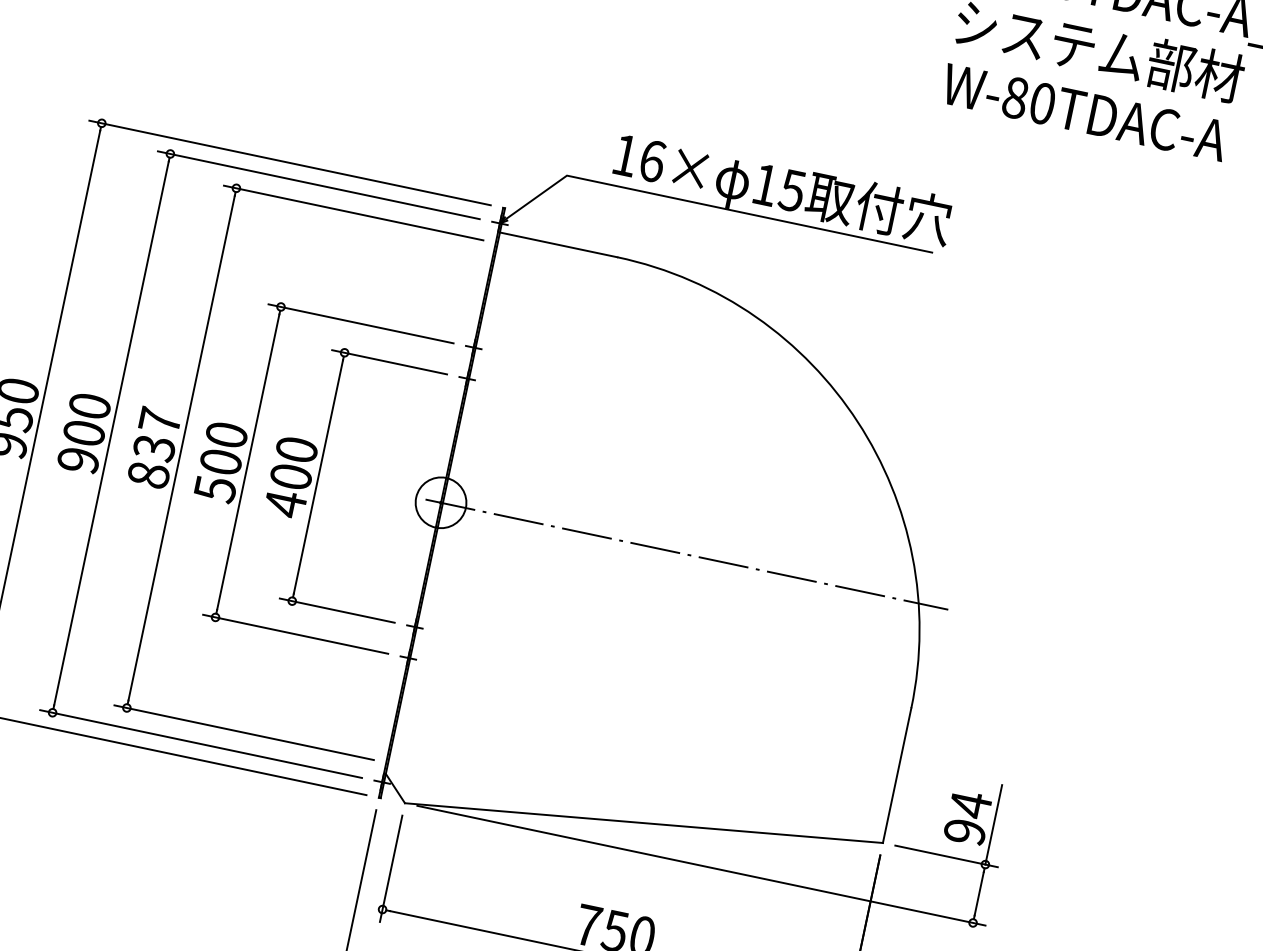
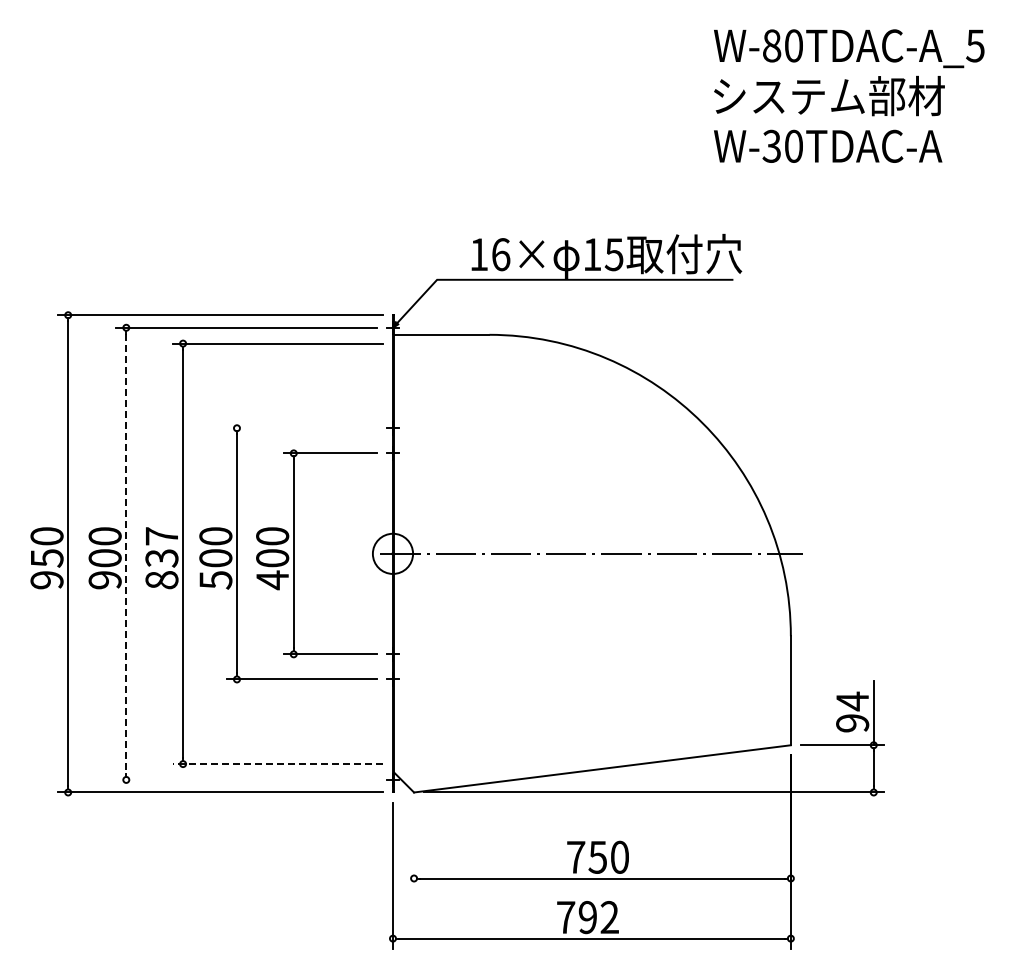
text: (1015, 96) -> (771, 145), W-80TDAC-A -> W-30TDAC-A
line: (360, 324) -> (301, 428), removed
line: (111, 434) -> (126, 554), solid -> dashed
line: (243, 733) -> (277, 764), solid -> dashed
line: (201, 743) -> (246, 779), removed
line: (391, 868) -> (414, 845), removed

